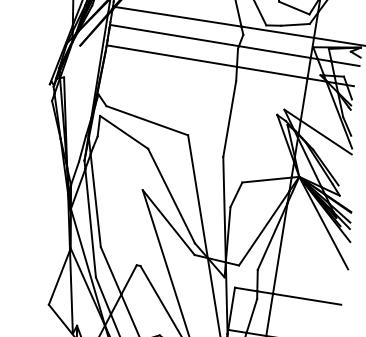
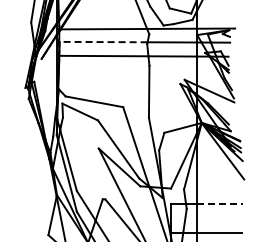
line: (173, 35) -> (102, 42), solid -> dashed
line: (307, 298) -> (220, 203), solid -> dashed

